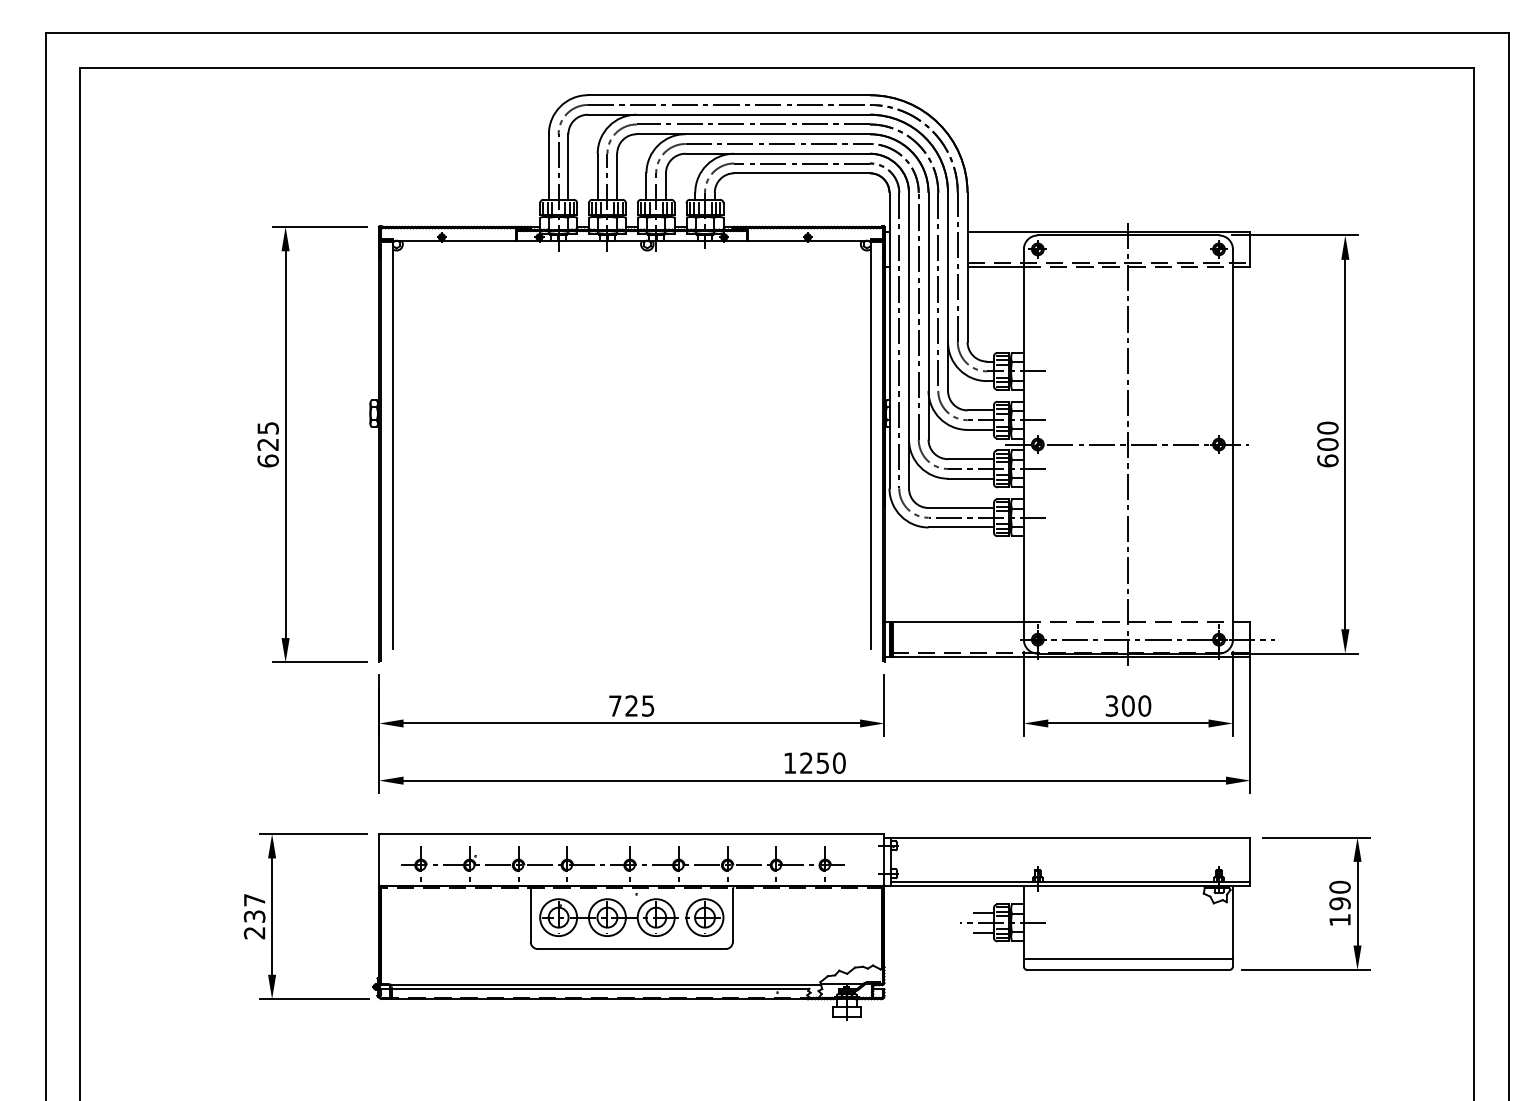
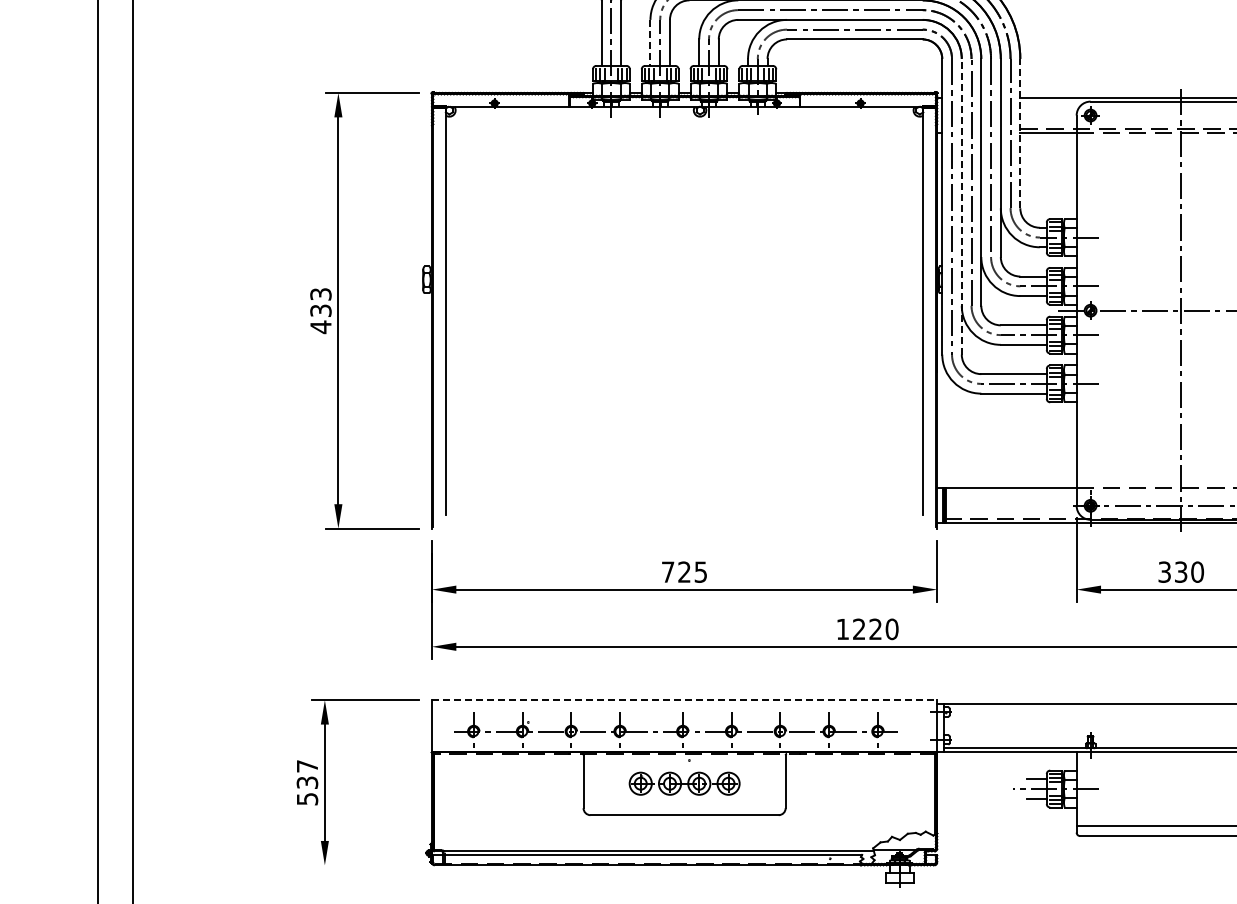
line: (597, 177) -> (650, 43), solid -> dashed
line: (967, 267) -> (1020, 133), solid -> dashed
line: (909, 340) -> (962, 206), solid -> dashed
text: (267, 444) -> (320, 310), 625 -> 433
text: (1128, 705) -> (1181, 571), 300 -> 330
text: (822, 762) -> (875, 628), 1250 -> 1220
line: (631, 834) -> (684, 700), solid -> dashed
part: (631, 917) -> (684, 783), size x0.6
text: (254, 933) -> (307, 799), 237 -> 537
line: (314, 999) -> (367, 865), removed

